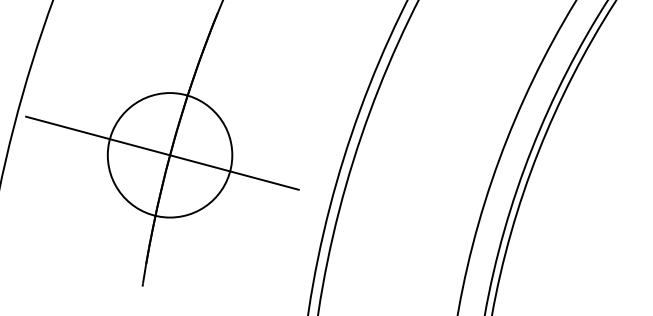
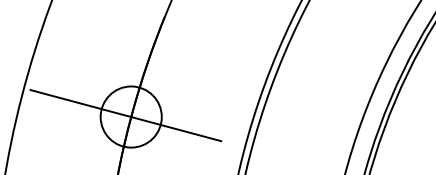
circle: (169, 155) -> (130, 117), size x0.7

